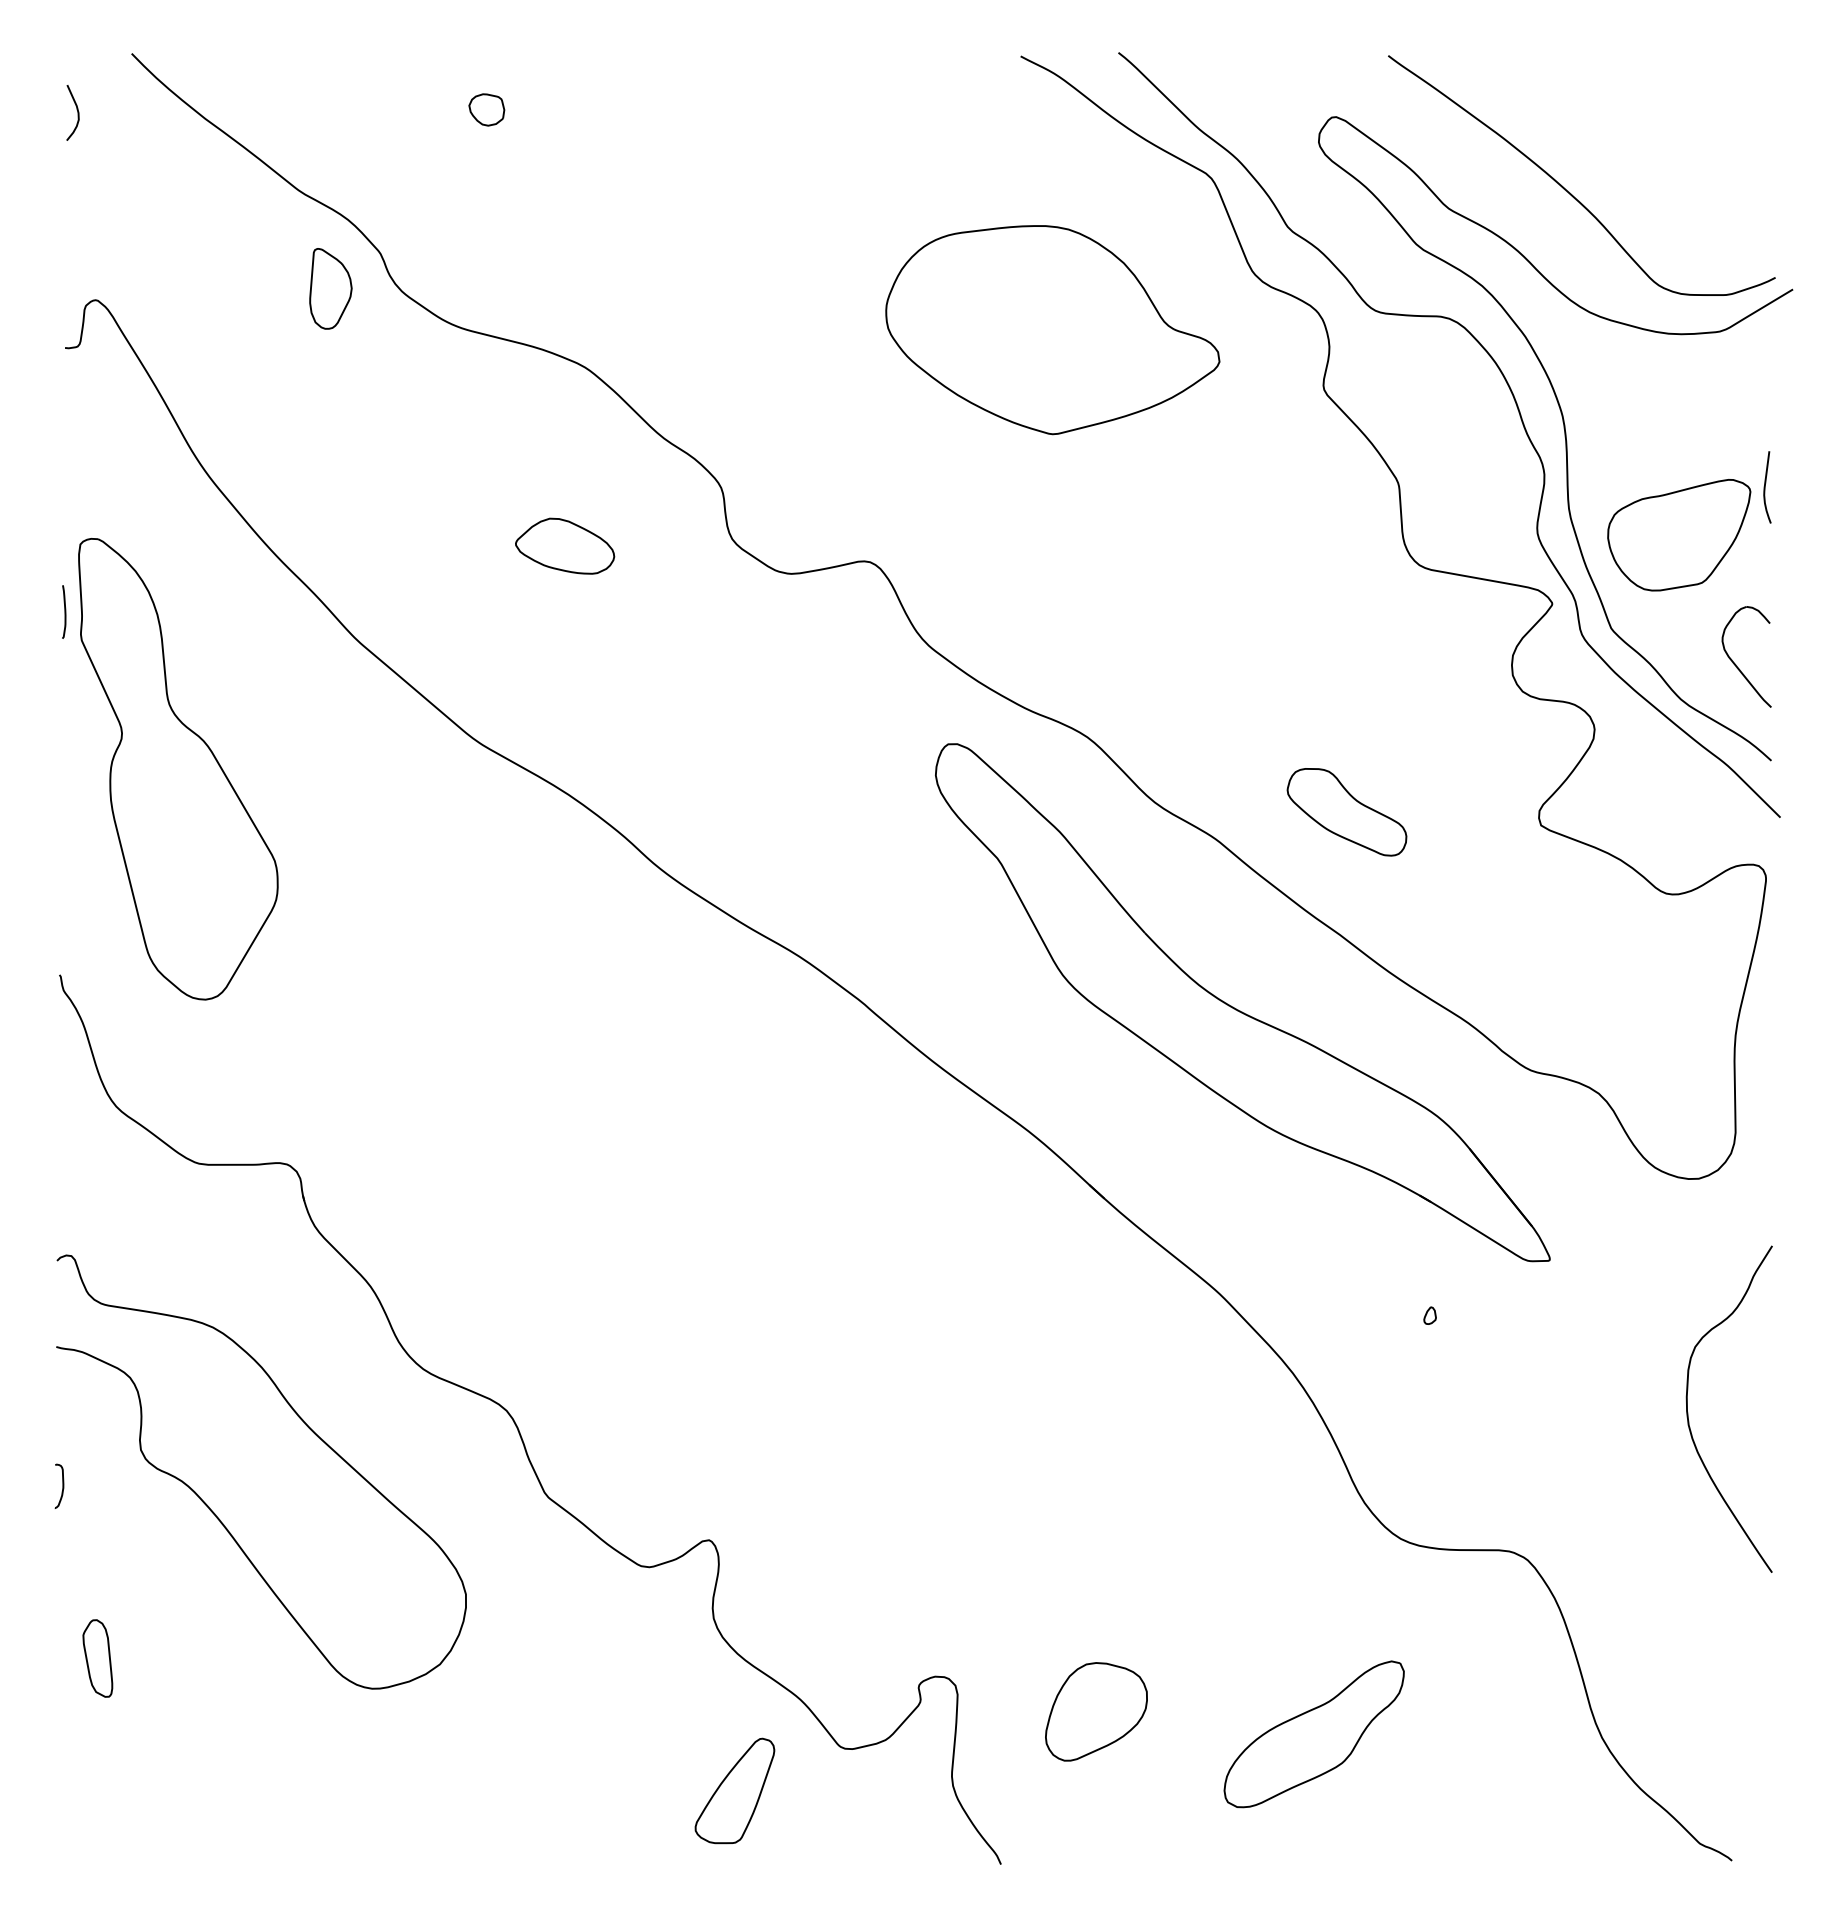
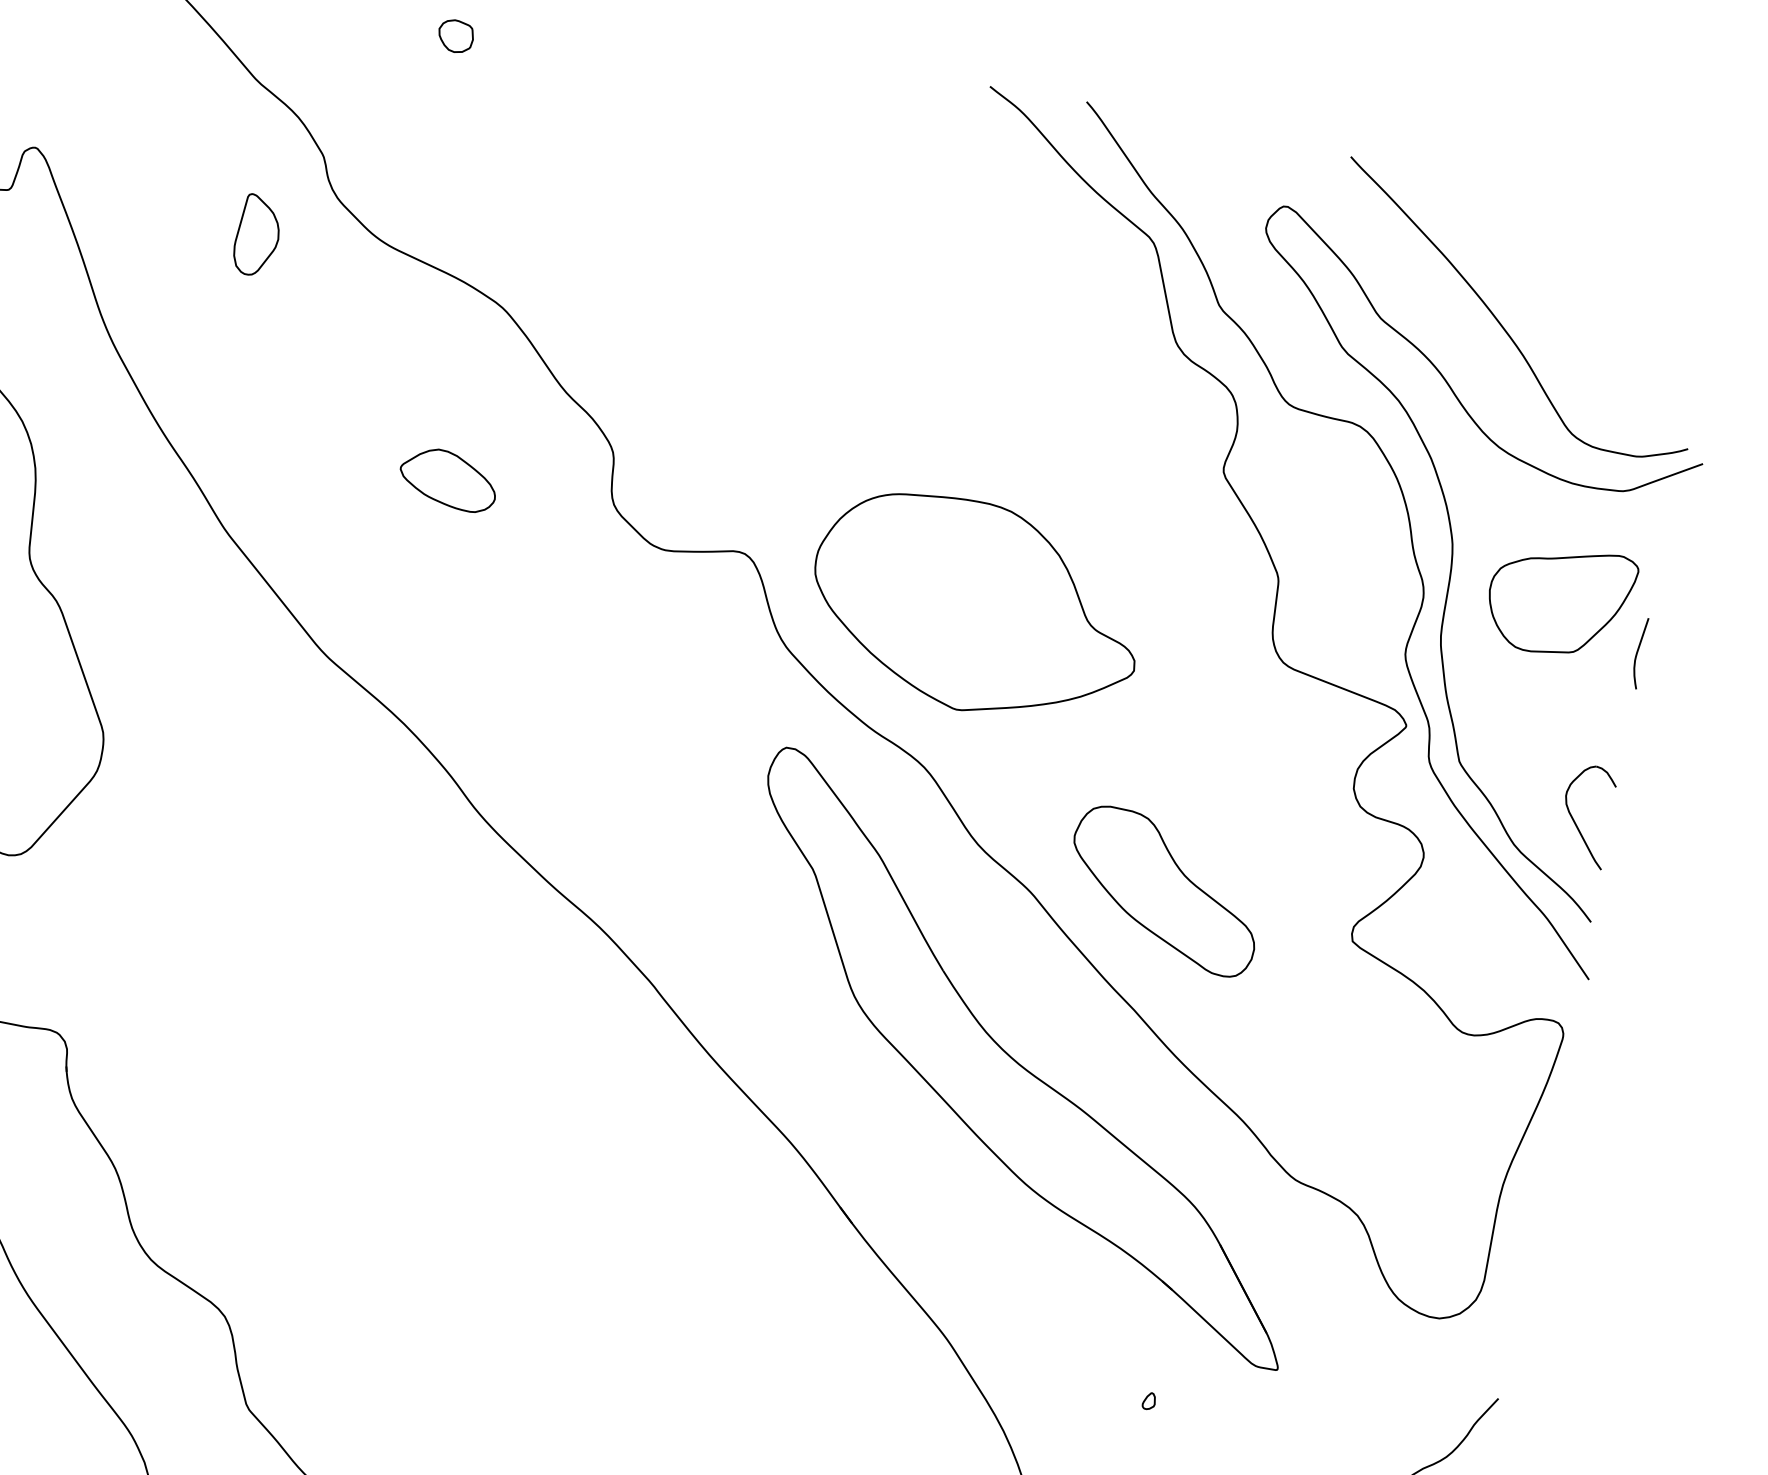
part: (330, 288) -> (257, 235), moved
part: (1052, 330) -> (976, 607), moved
part: (1679, 535) -> (1560, 601), moved
part: (1346, 812) -> (1164, 891), size x1.67

